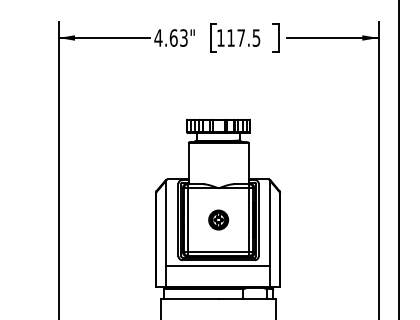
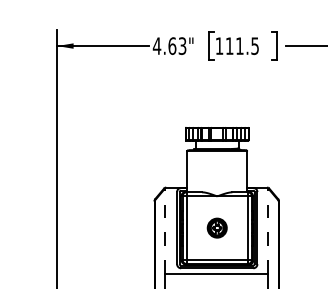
text: (240, 37) -> (239, 45), 117.5 -> 111.5
line: (166, 222) -> (165, 230), solid -> dashed
line: (269, 222) -> (268, 230), solid -> dashed

